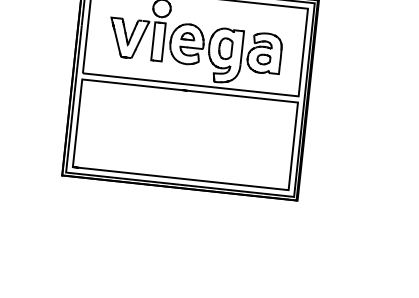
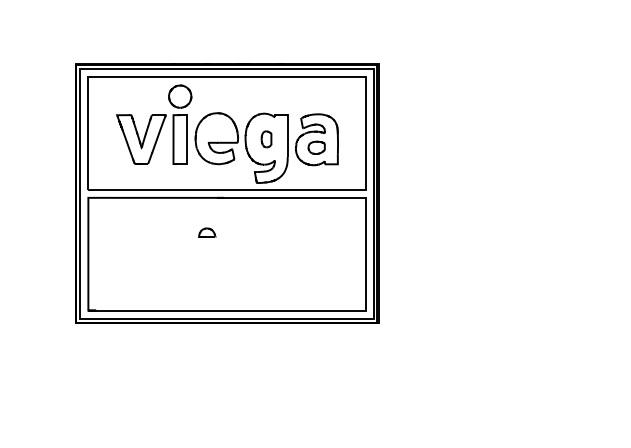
part: (188, 36) -> (207, 232), moved
part: (225, 48) -> (266, 139), size x0.6

